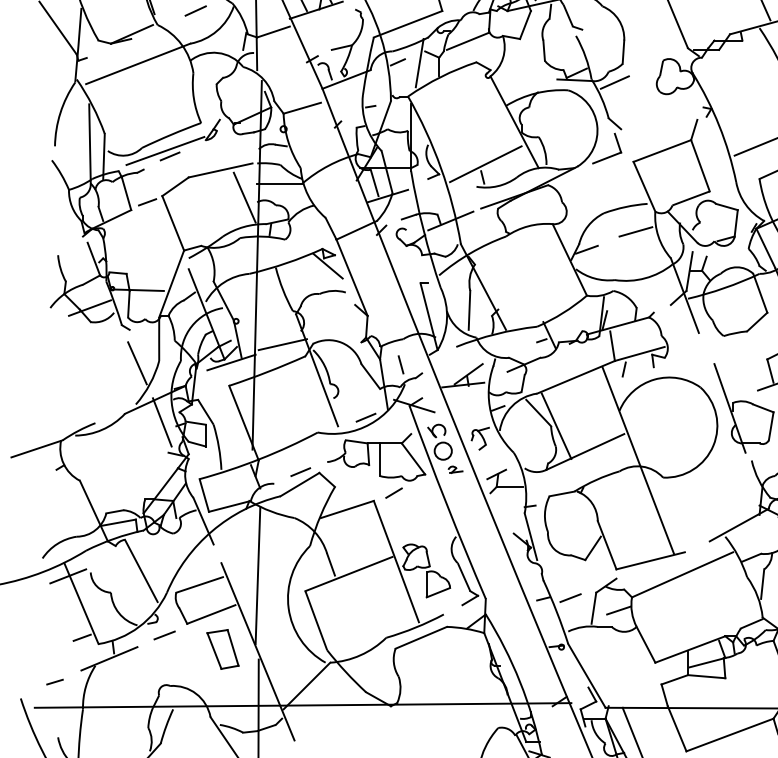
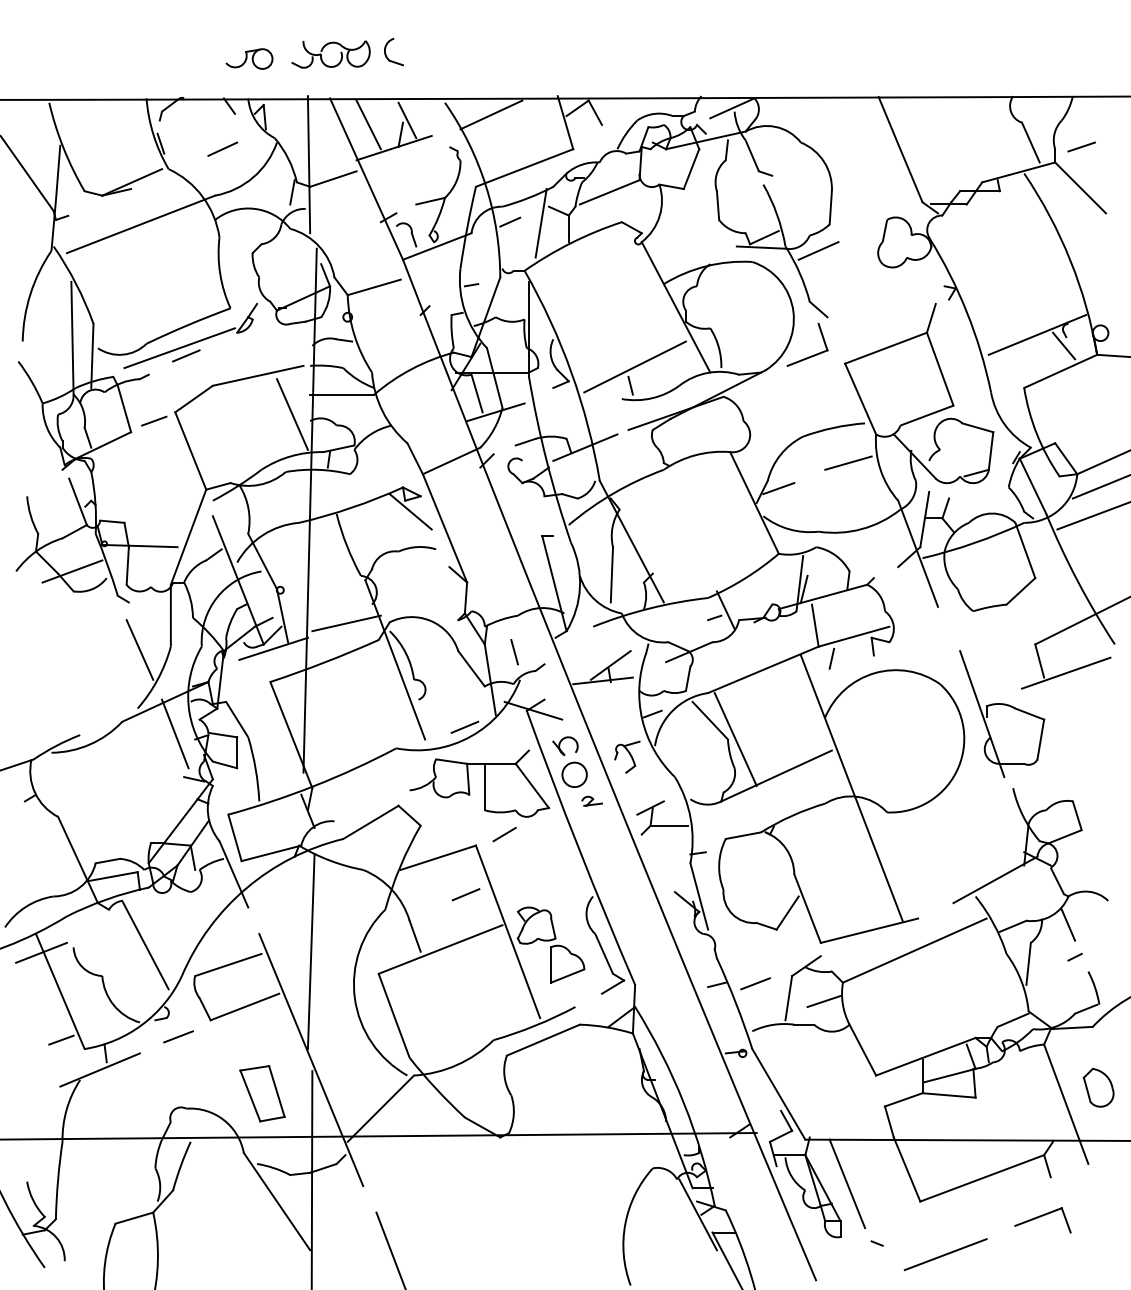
line: (300, 472) -> (465, 894), moved
part: (222, 649) -> (262, 1093), moved
line: (54, 681) -> (22, 1102), removed

